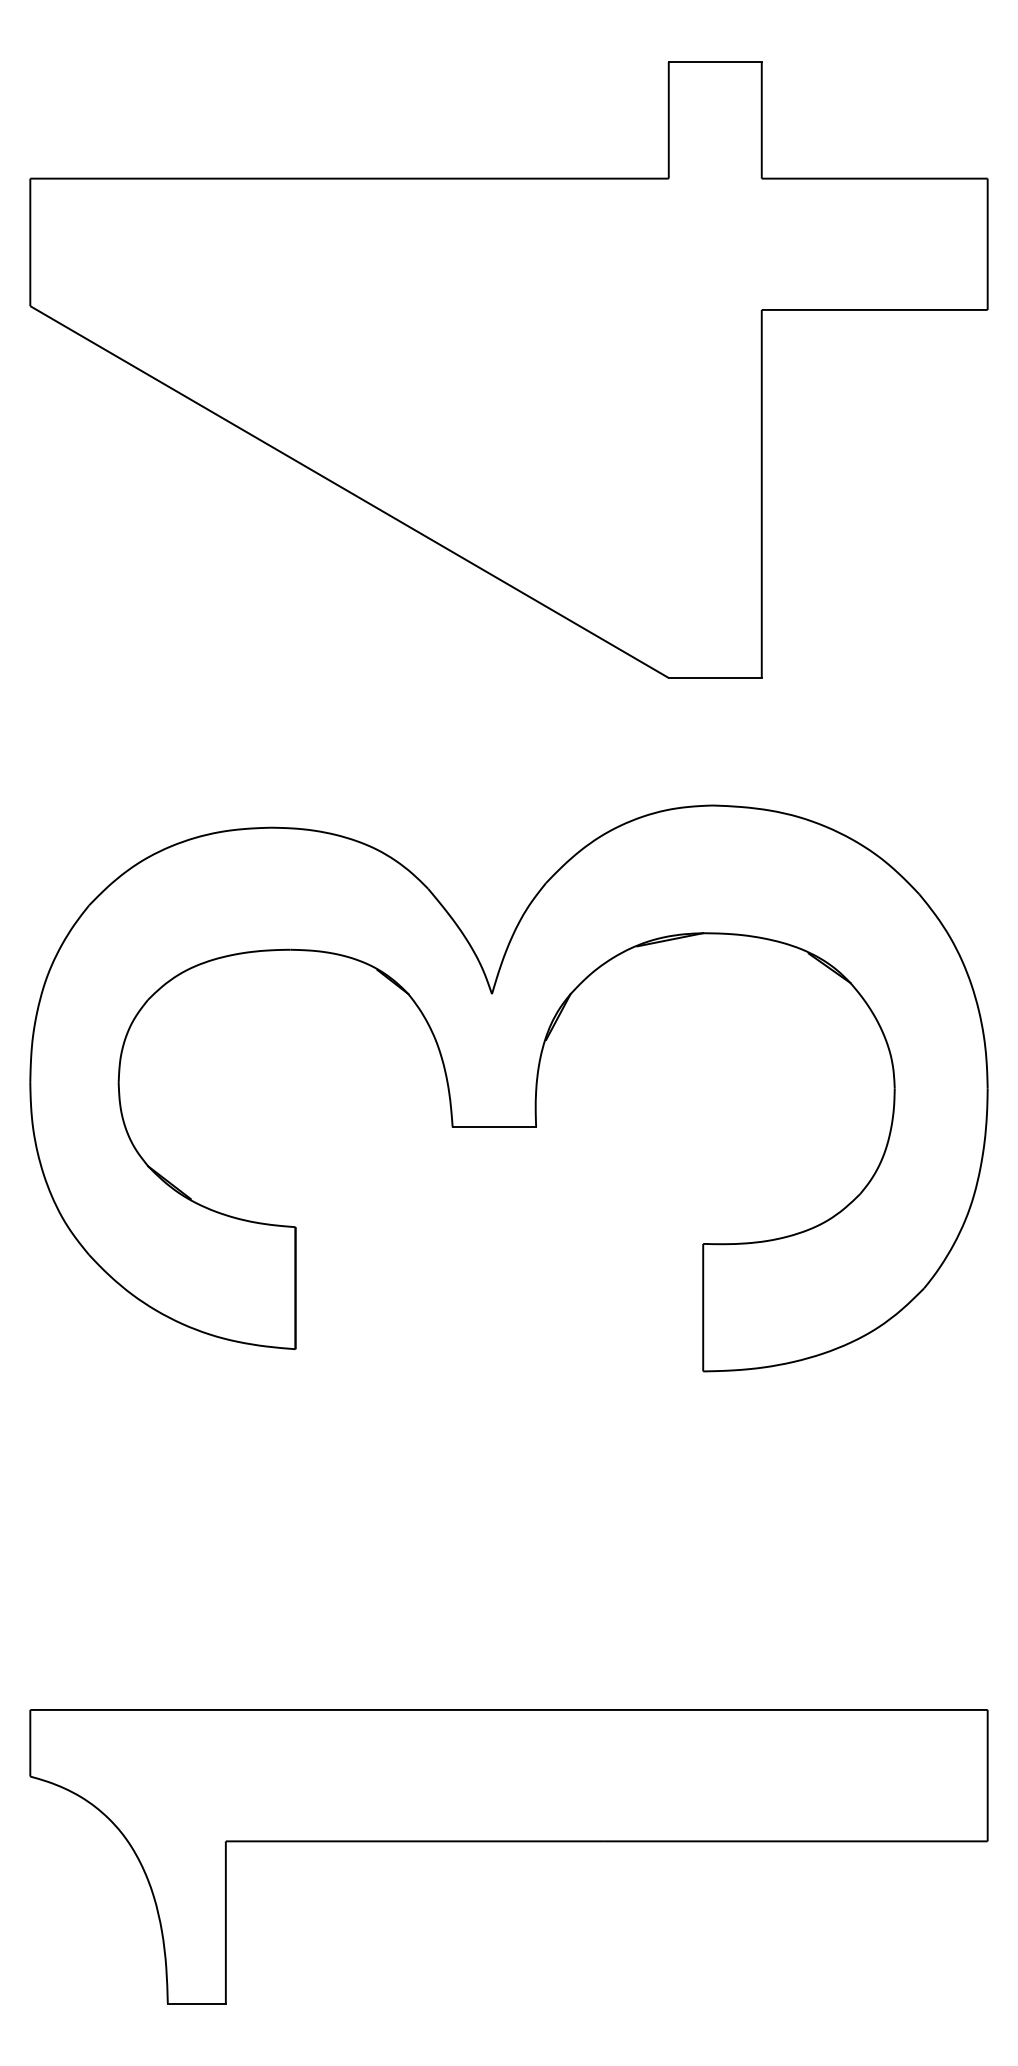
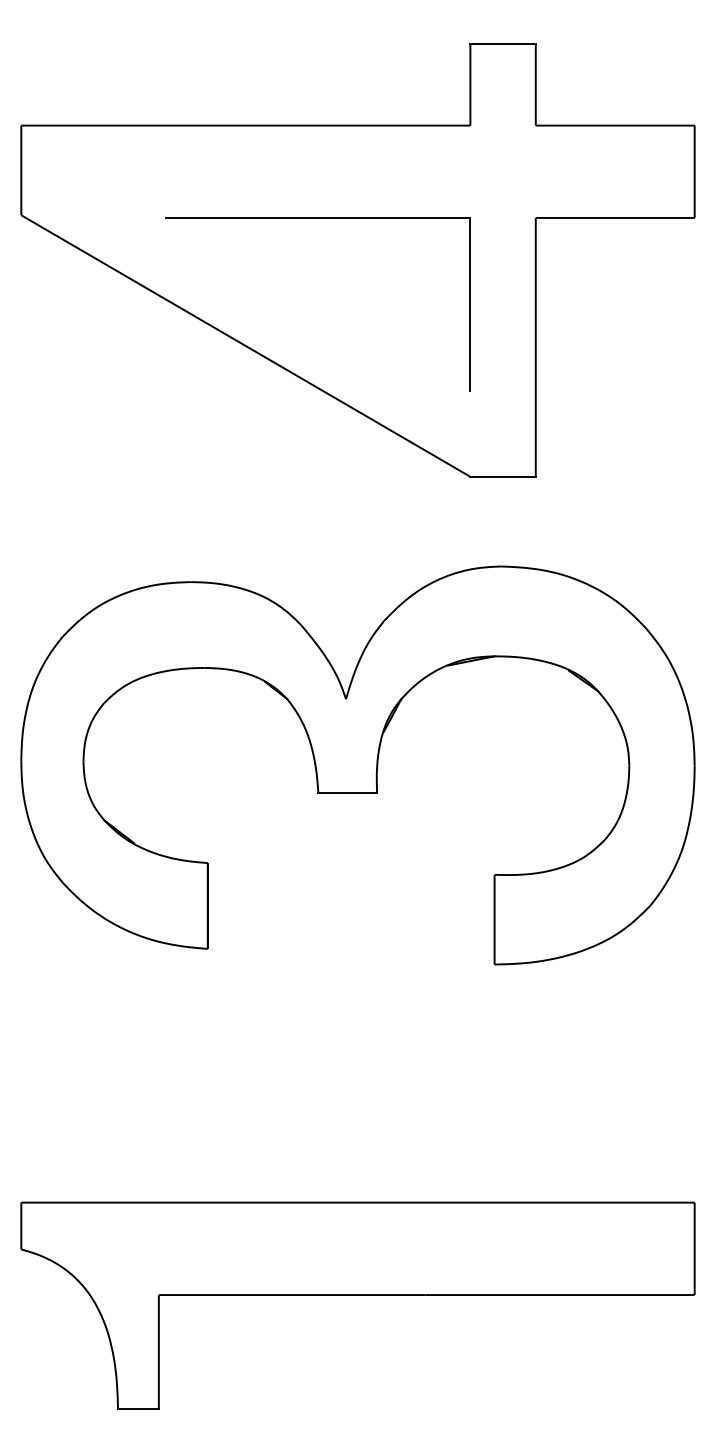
part: (451, 310) -> (317, 218), added

